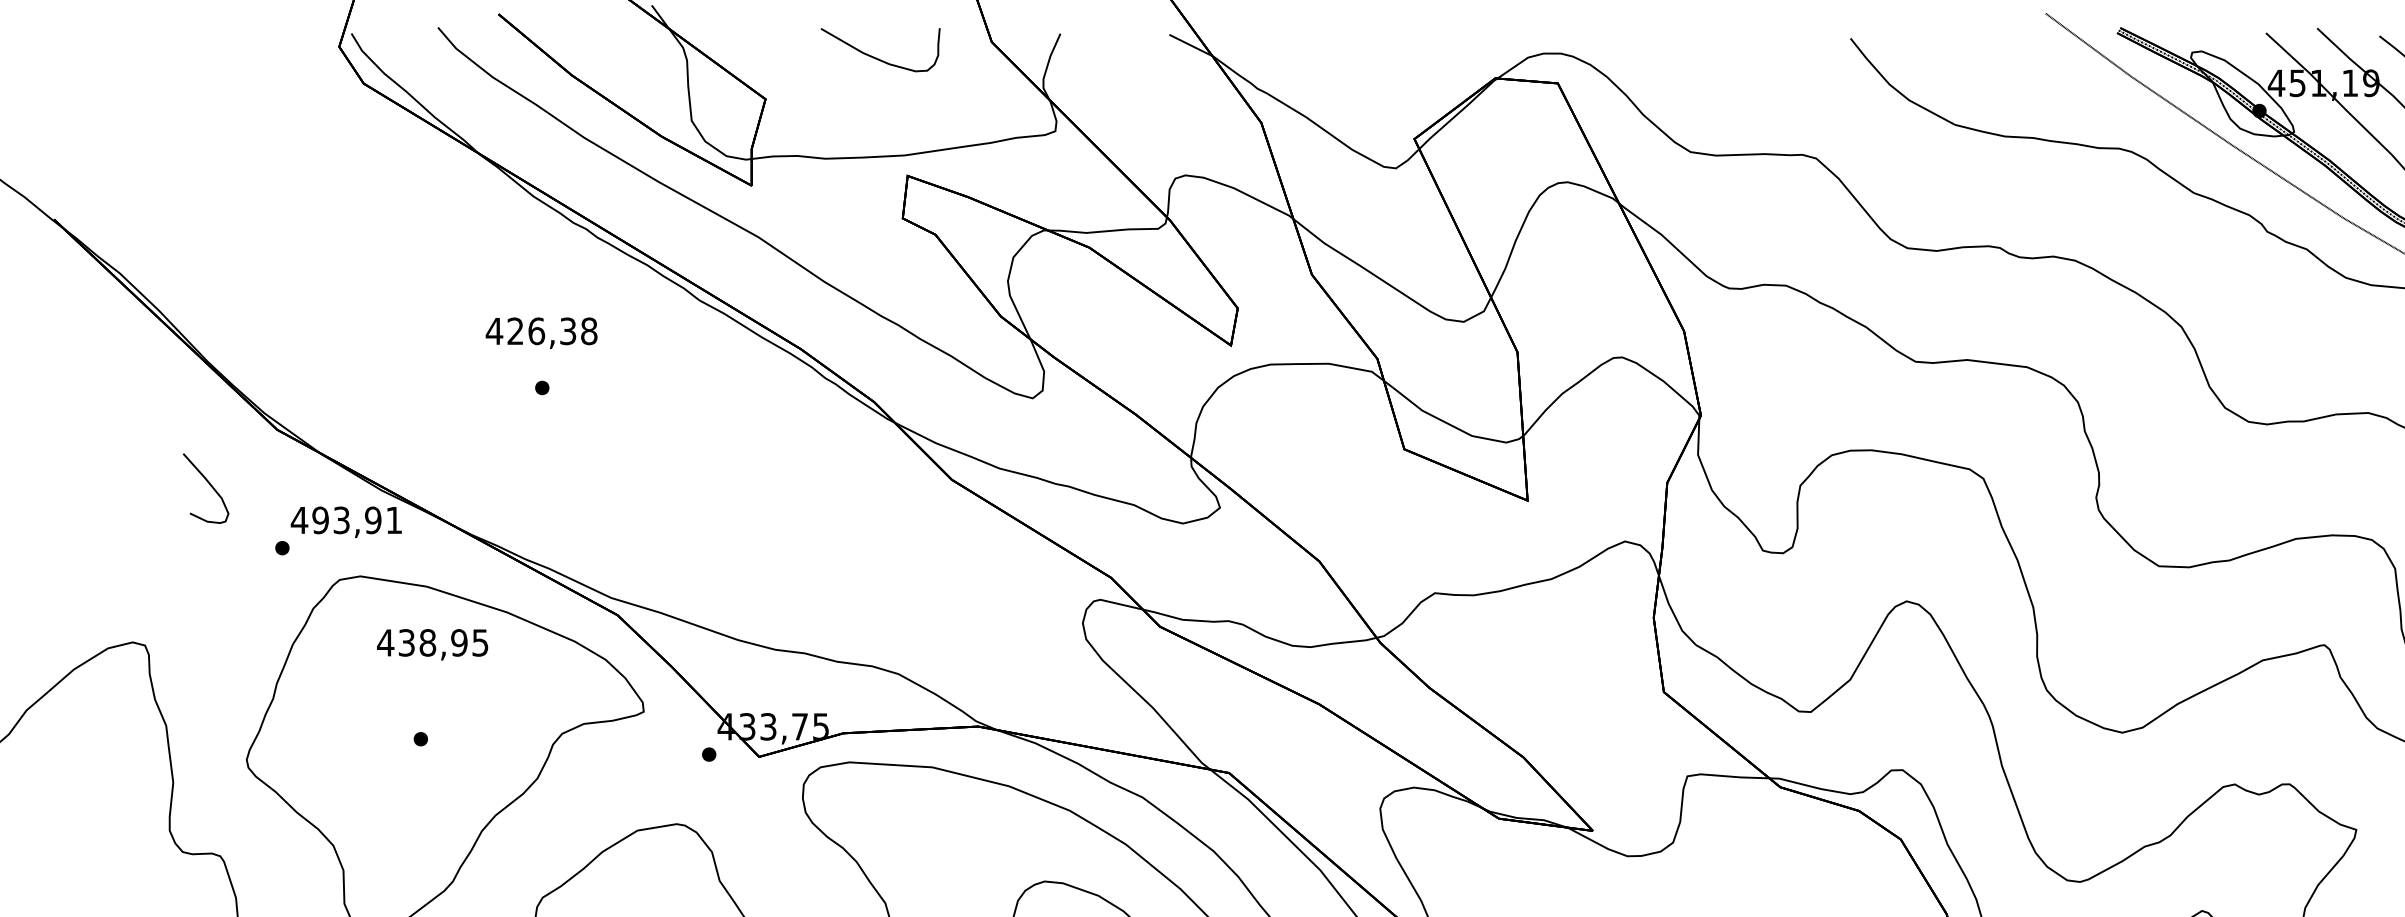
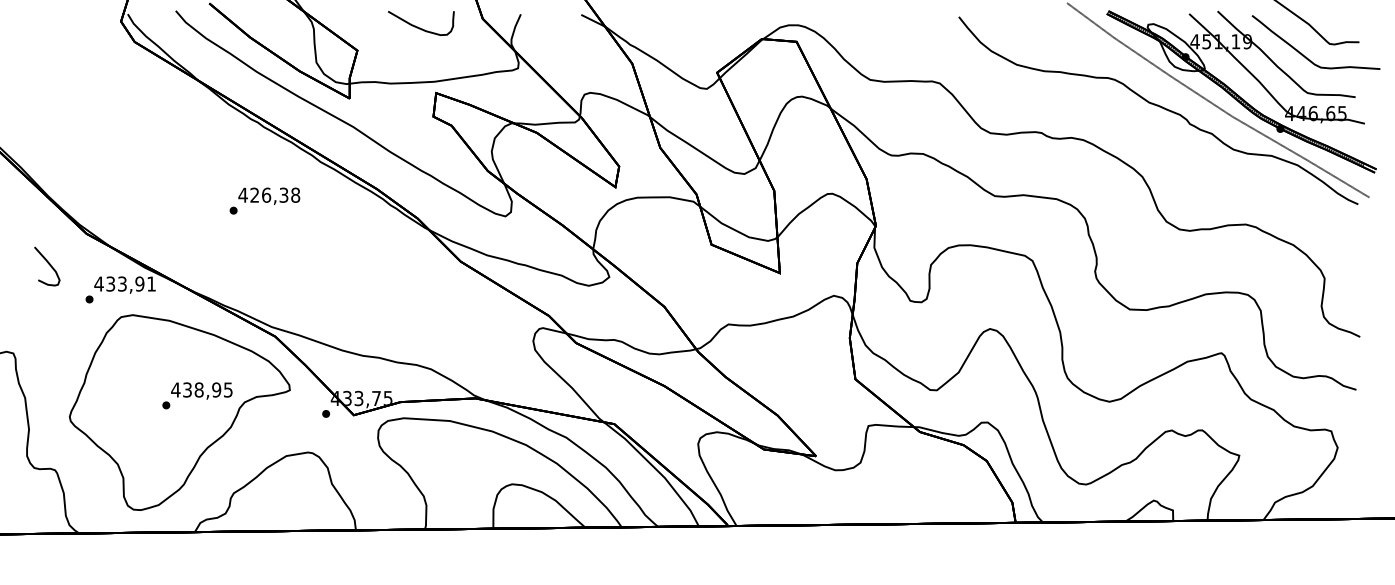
text: (542, 331) -> (269, 195), moved
text: (320, 519) -> (110, 283), 493,91 -> 433,91
text: (432, 643) -> (201, 390), moved

